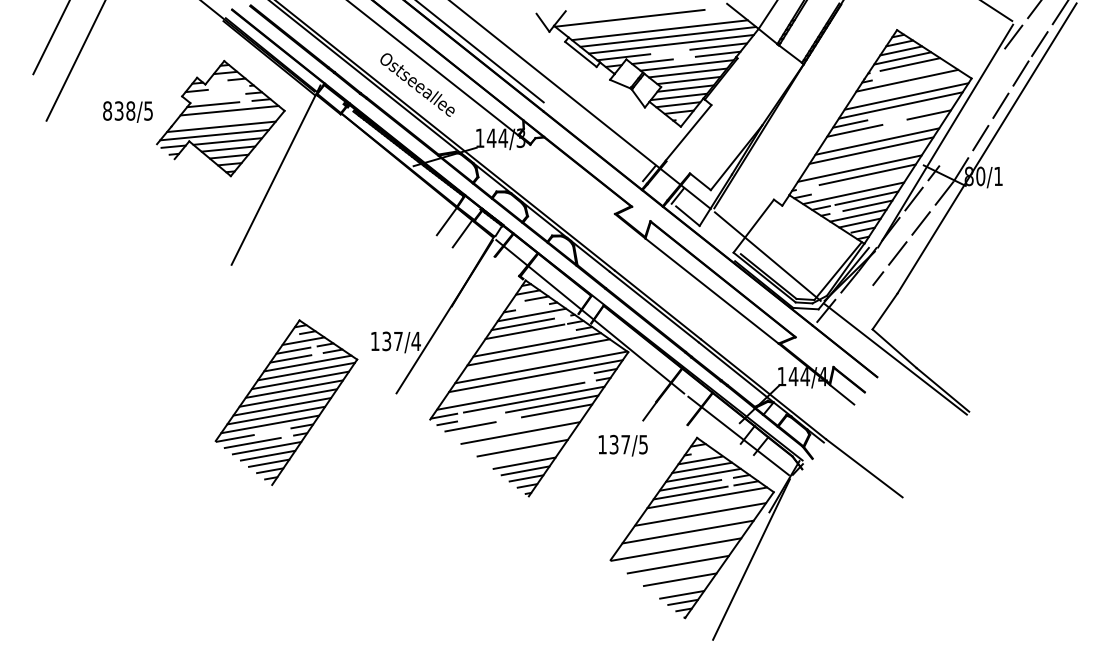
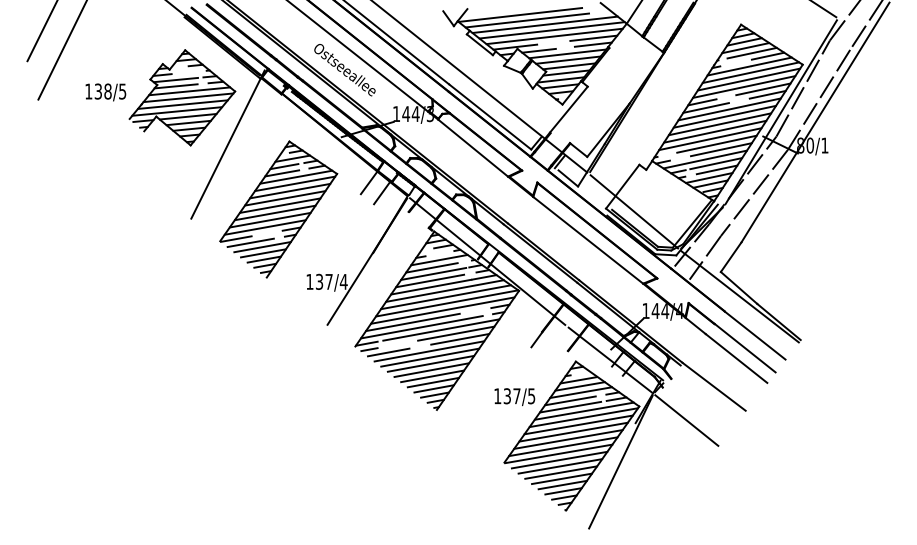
line: (638, 25) -> (527, 20), added
line: (928, 67) -> (767, 55), added
line: (908, 87) -> (750, 72), added
line: (212, 96) -> (175, 79), added
line: (971, 107) -> (802, 88), added
line: (924, 108) -> (763, 89), added
text: (107, 110) -> (88, 91), 838/5 -> 138/5
line: (228, 118) -> (188, 97), added
line: (882, 132) -> (729, 109), added
line: (593, 141) -> (490, 116), added
line: (866, 159) -> (715, 131), added
line: (573, 178) -> (473, 147), added
line: (872, 181) -> (720, 149), added
line: (853, 311) -> (705, 257), added
line: (521, 339) -> (430, 280), added
line: (539, 360) -> (445, 297), added
line: (499, 390) -> (412, 322), added
part: (286, 402) -> (278, 209), moved
line: (913, 406) -> (754, 335), added
line: (901, 420) -> (744, 347), added
line: (519, 425) -> (429, 351), added
line: (891, 434) -> (736, 358), added
line: (521, 440) -> (430, 363), added
text: (622, 446) -> (514, 397), moved
line: (523, 455) -> (432, 376), added
line: (706, 505) -> (583, 417), added
line: (830, 509) -> (686, 420), added
line: (694, 522) -> (573, 431), added
line: (682, 540) -> (563, 446), added
line: (677, 556) -> (559, 459), added
line: (679, 572) -> (561, 472), added
line: (680, 586) -> (562, 484), added

